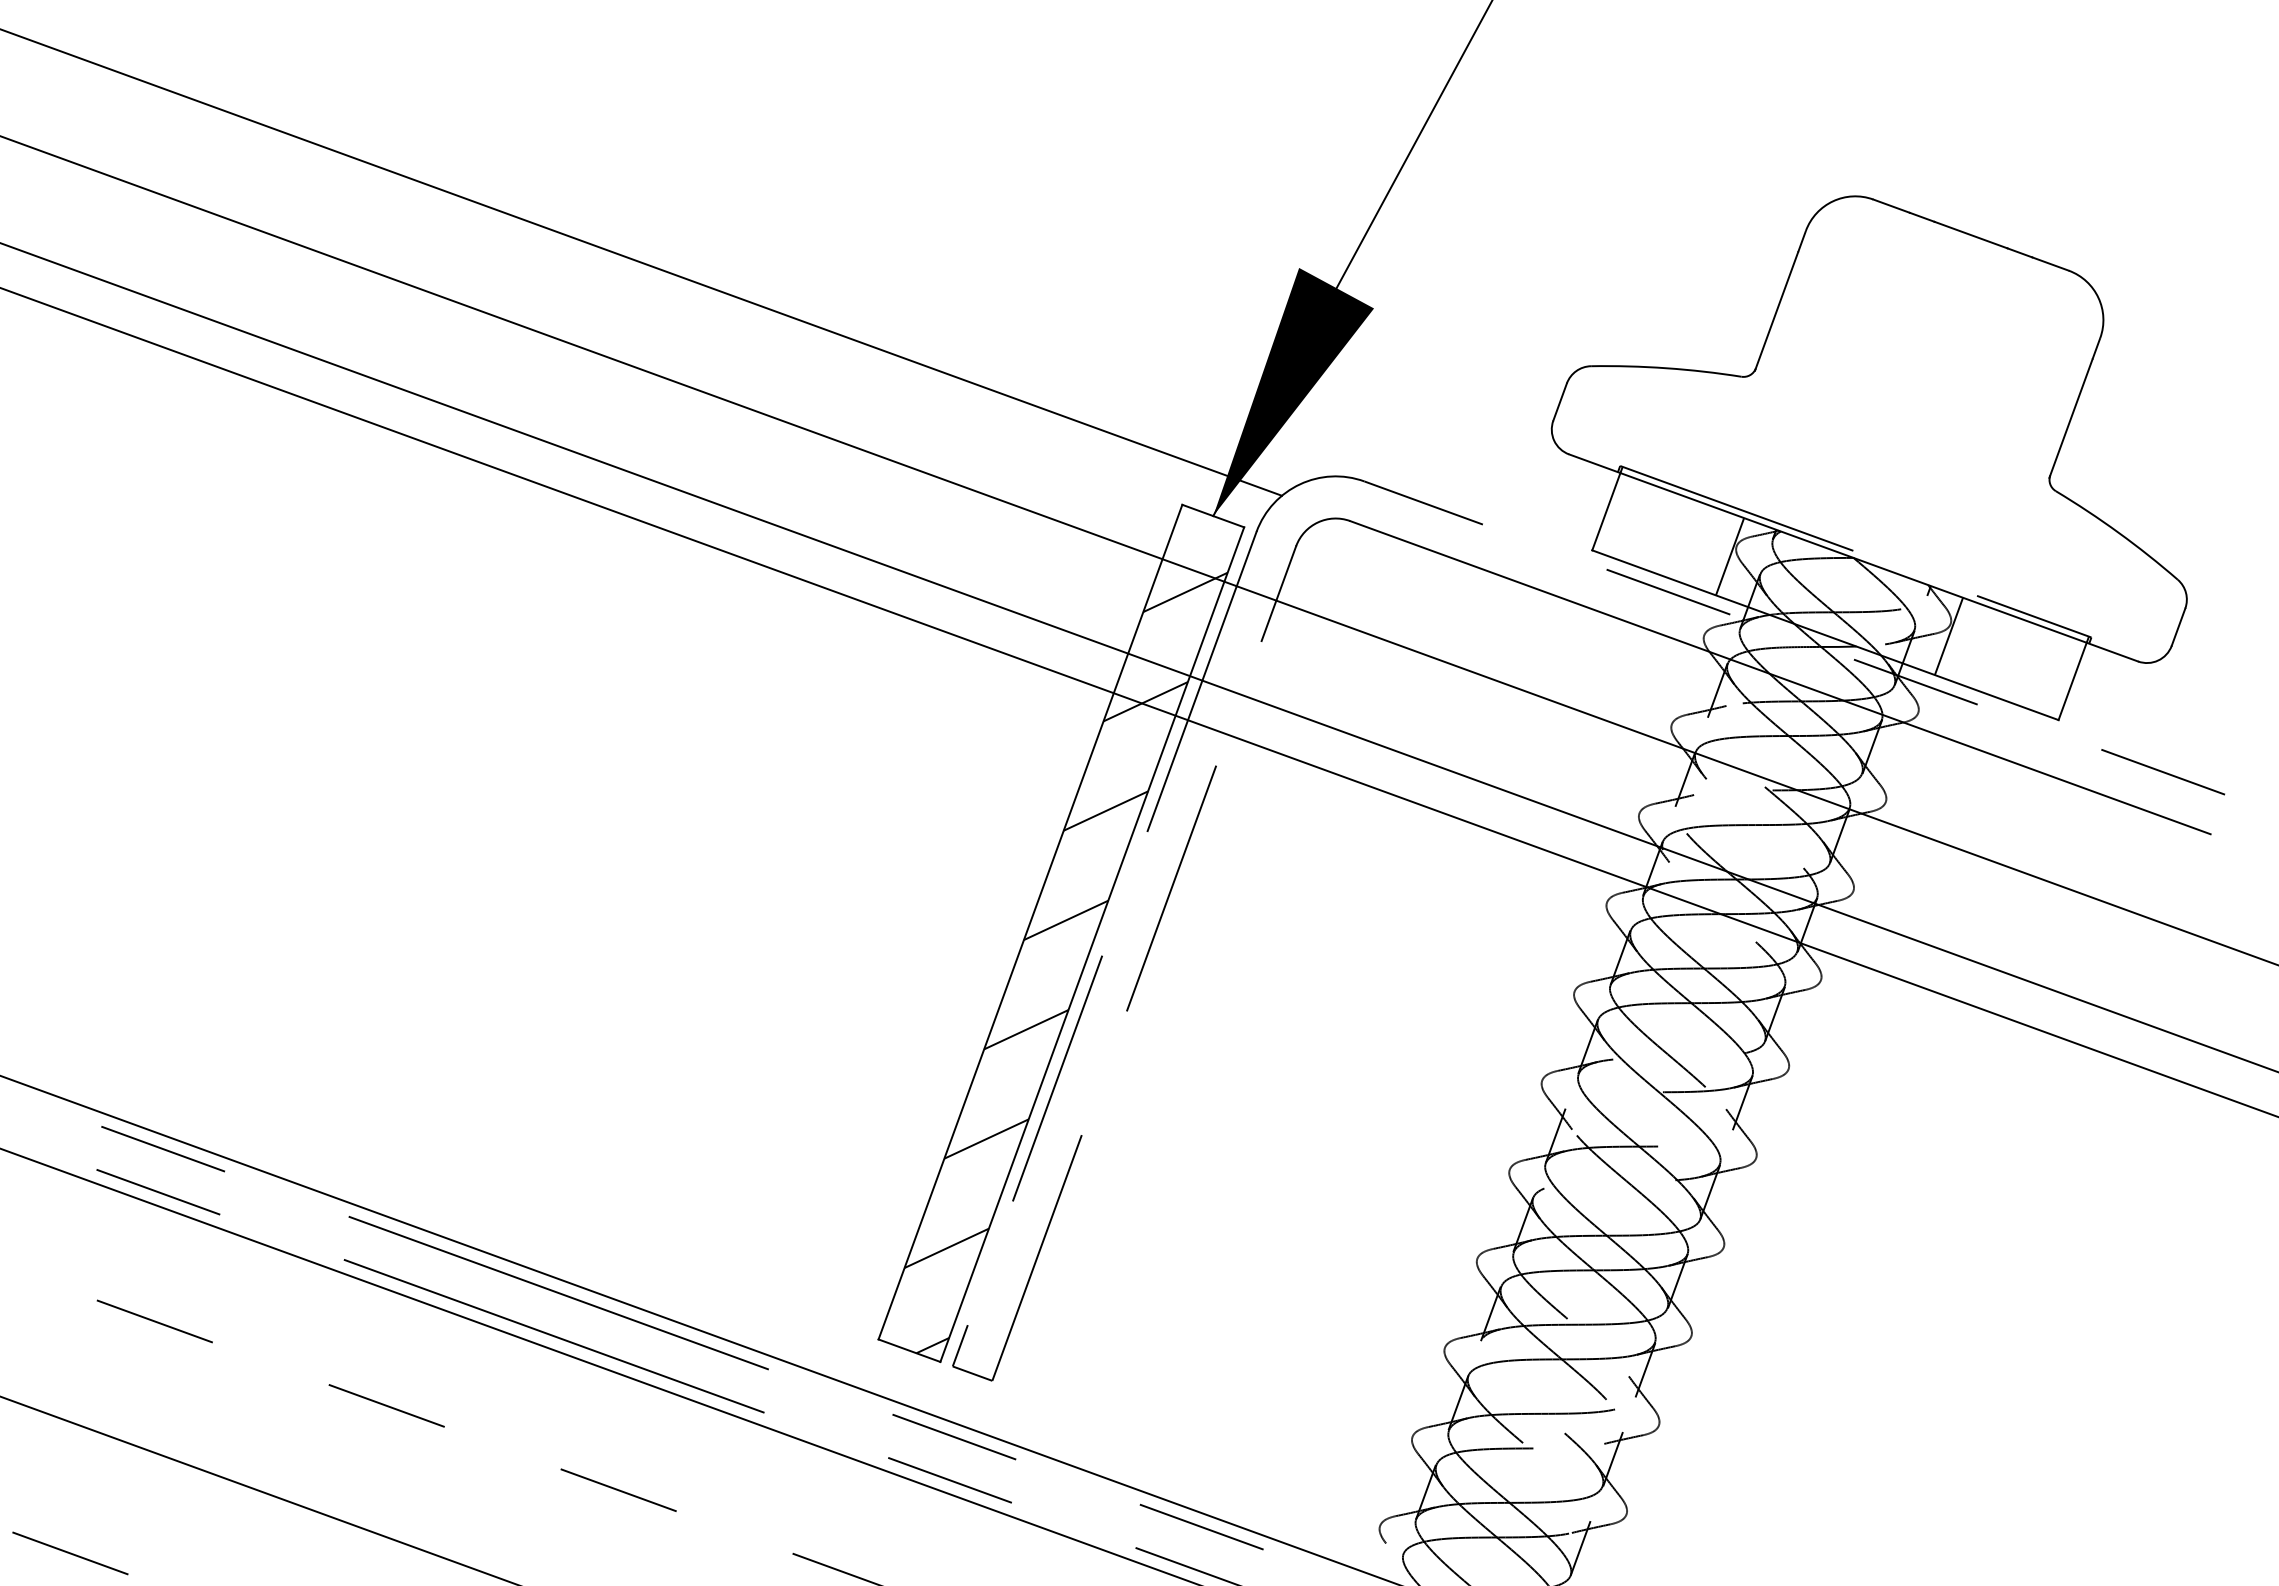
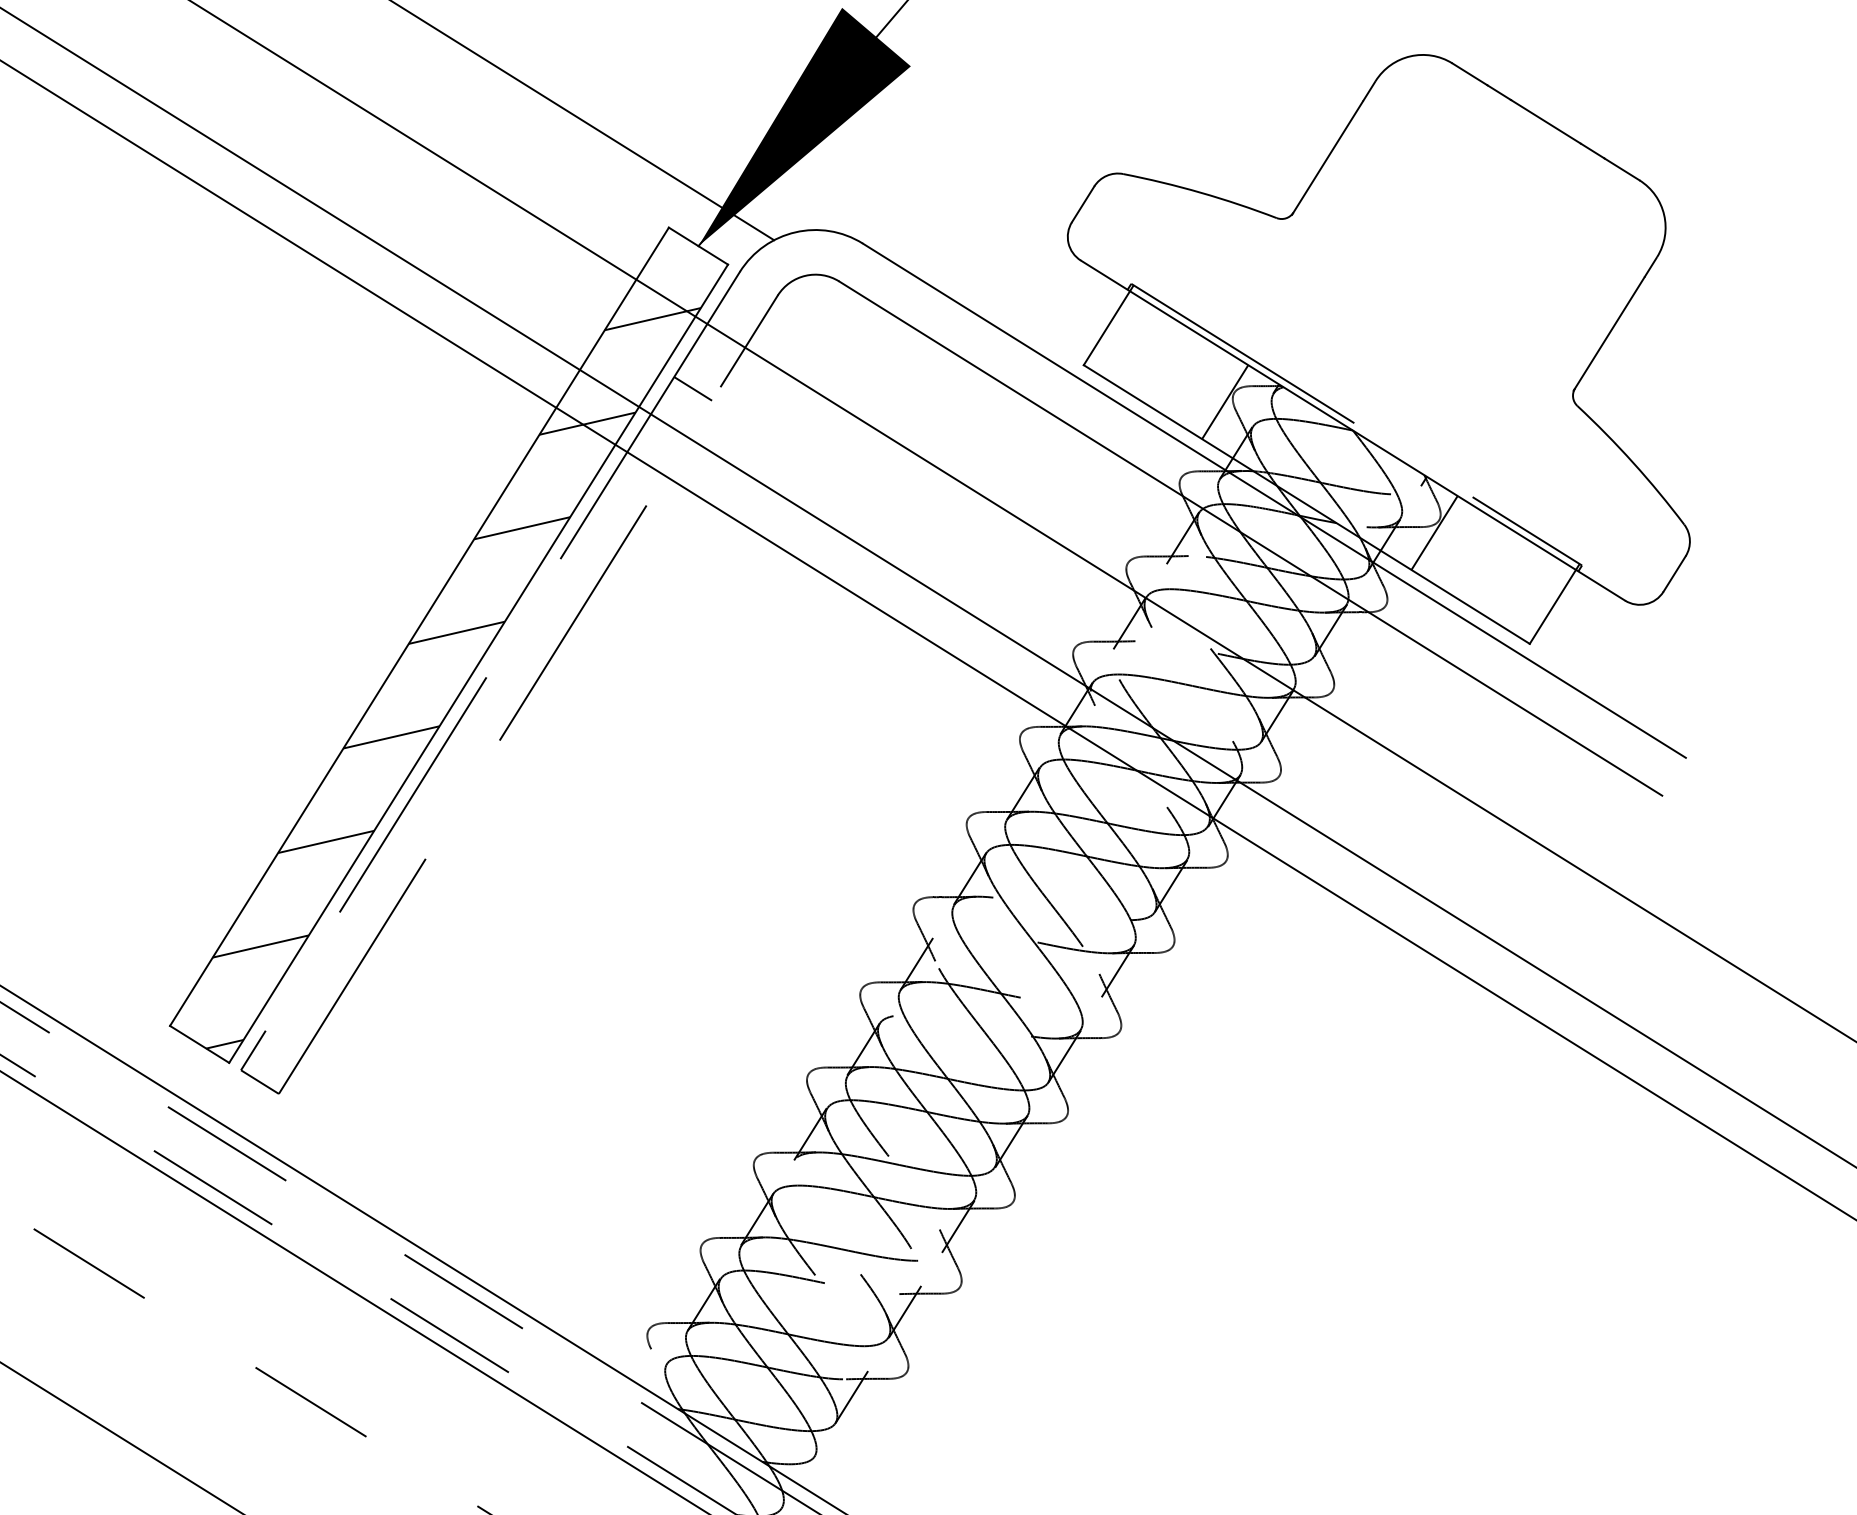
line: (1794, 638) -> (1274, 501), dashed -> solid
line: (1236, 648) -> (693, 388), added

